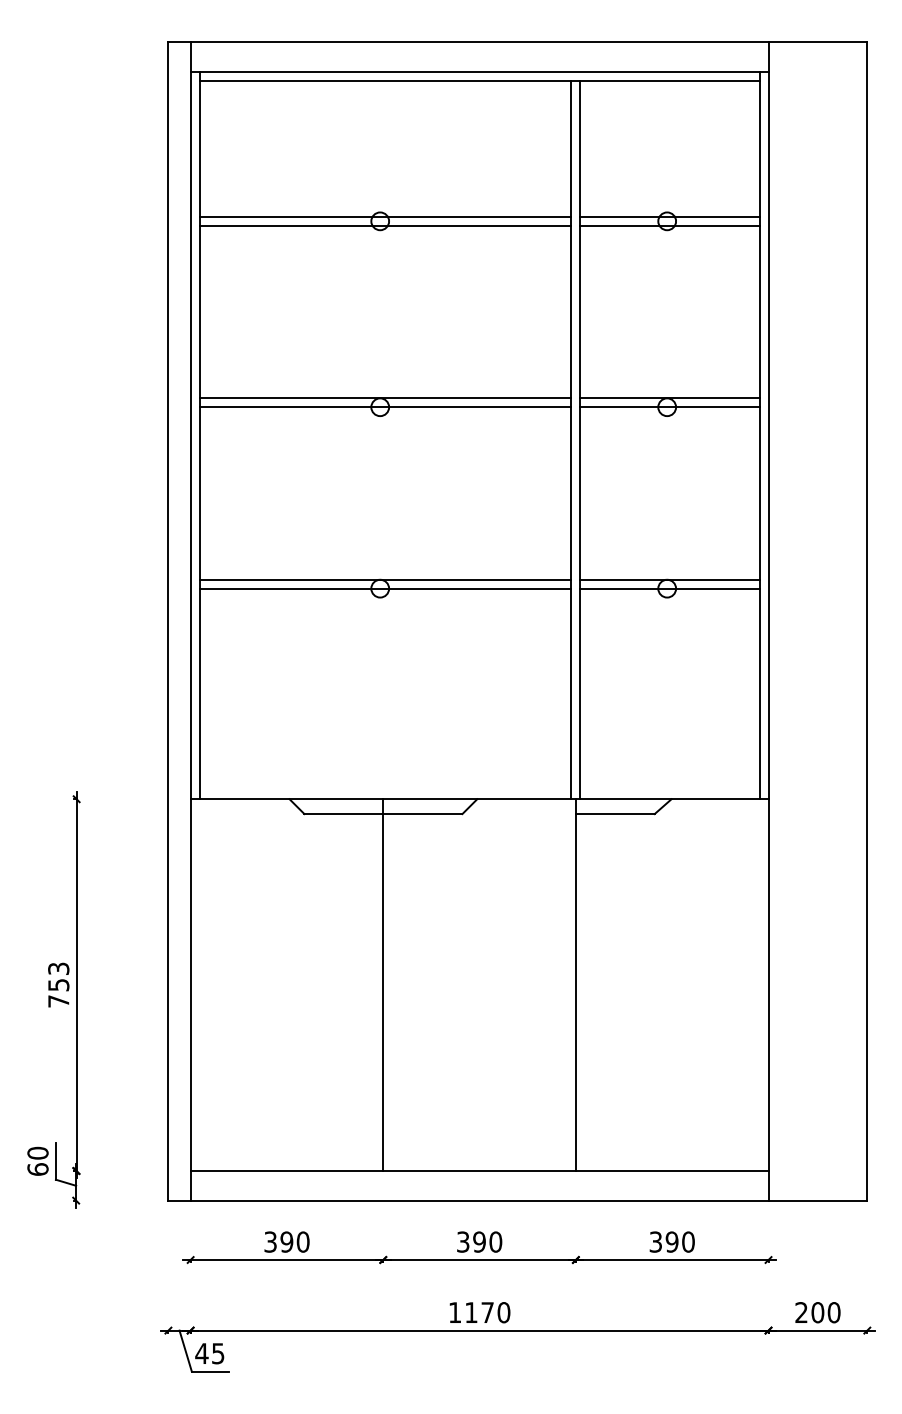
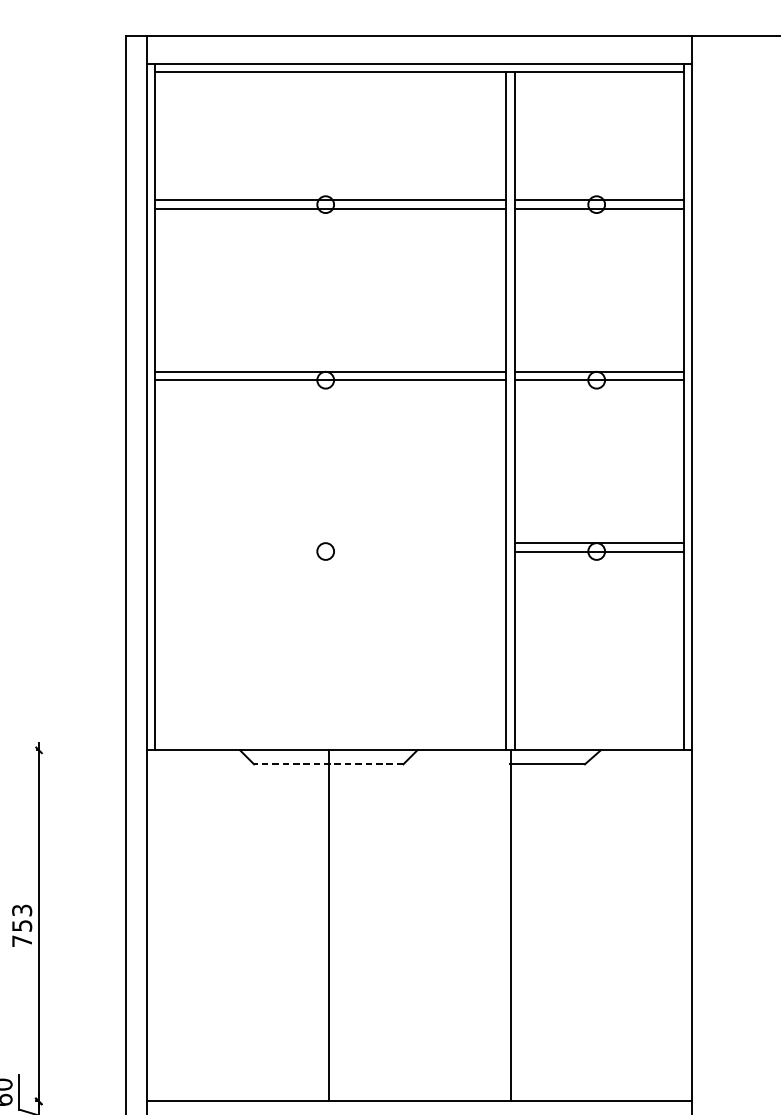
line: (385, 579) -> (330, 542), removed
line: (385, 588) -> (330, 551), removed
line: (382, 814) -> (327, 764), solid -> dashed

